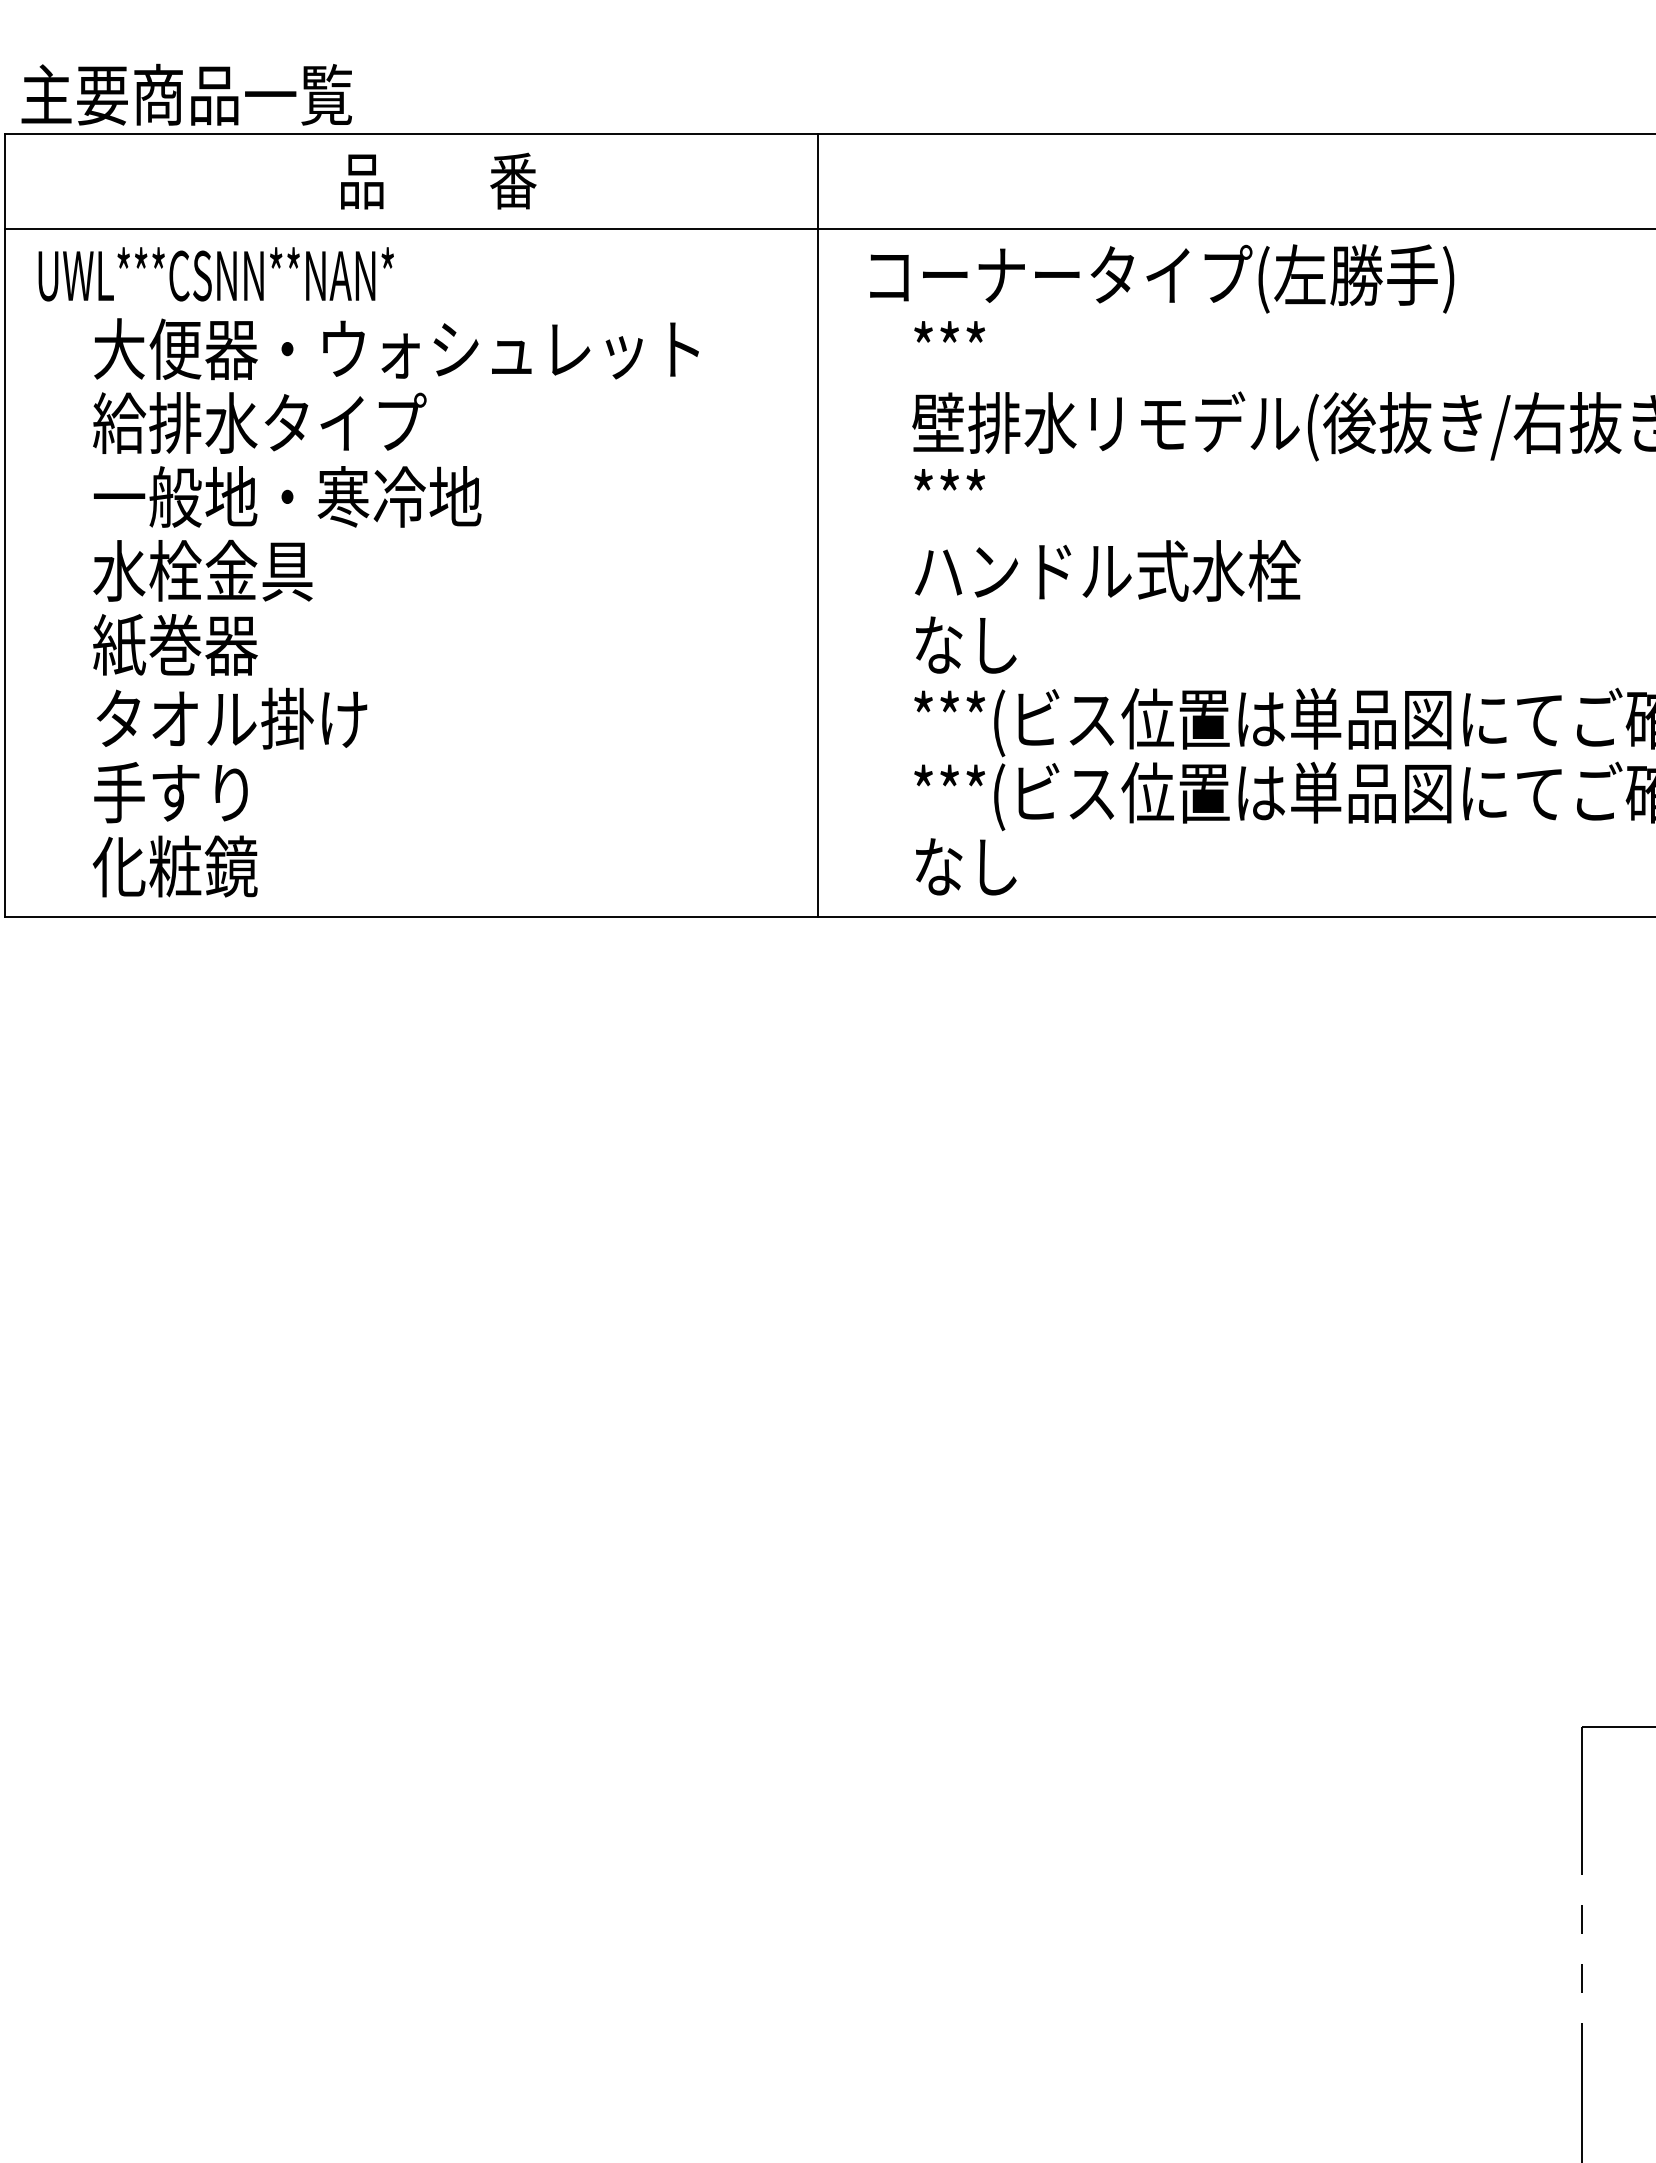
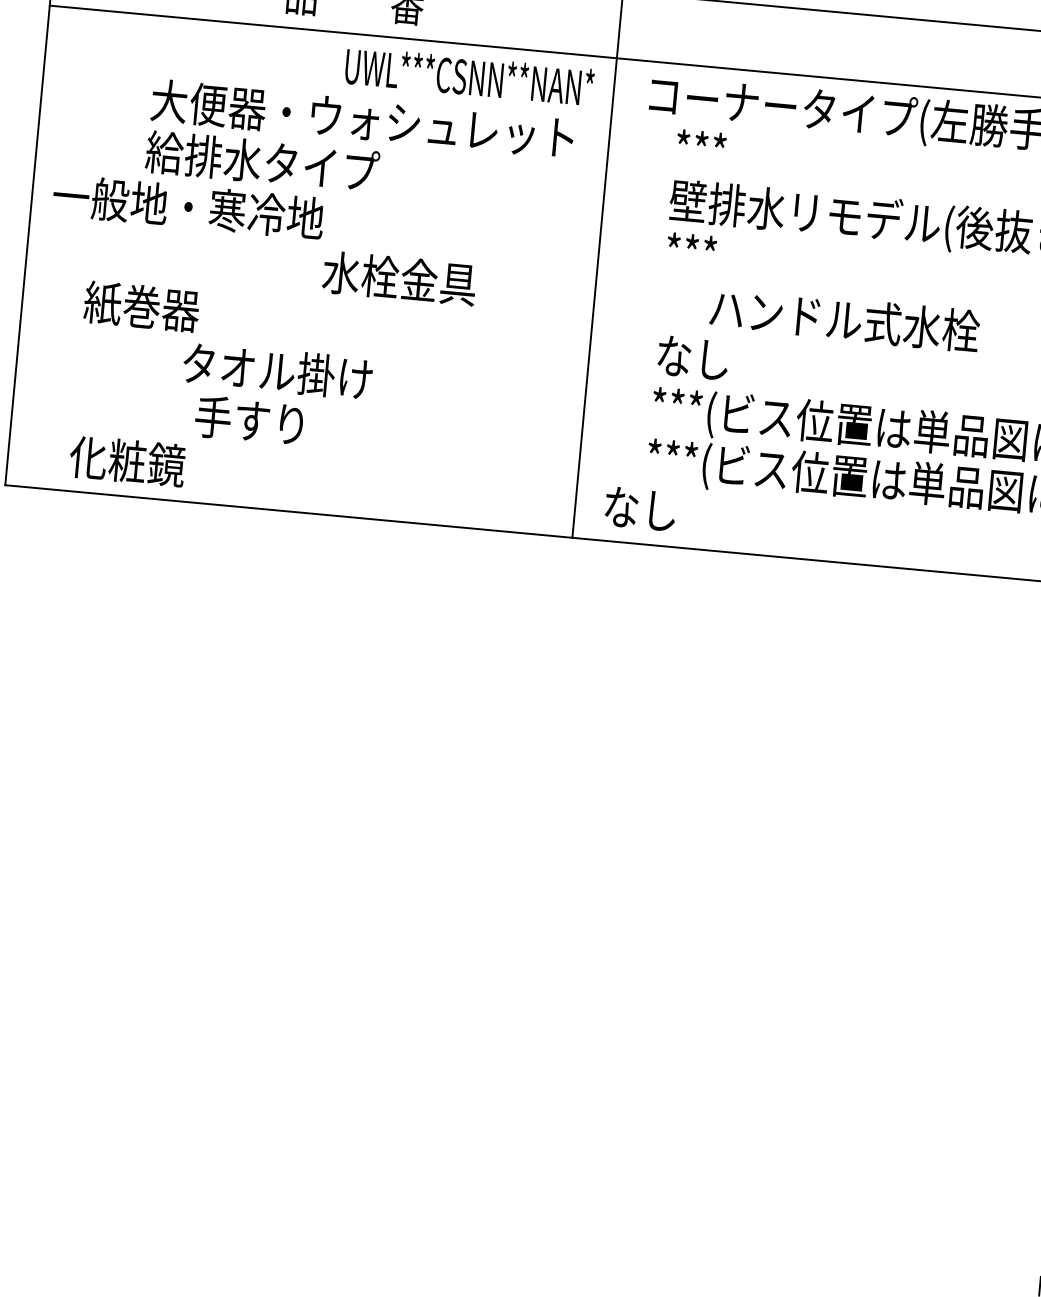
text: (215, 274) -> (469, 76), moved
text: (396, 349) -> (362, 119), moved
text: (259, 422) -> (262, 161), moved
text: (287, 496) -> (188, 206), moved
text: (202, 570) -> (399, 278), moved
text: (1107, 570) -> (844, 319), moved
text: (231, 718) -> (277, 371), moved
text: (170, 792) -> (248, 420), moved
text: (966, 866) -> (640, 508), moved

